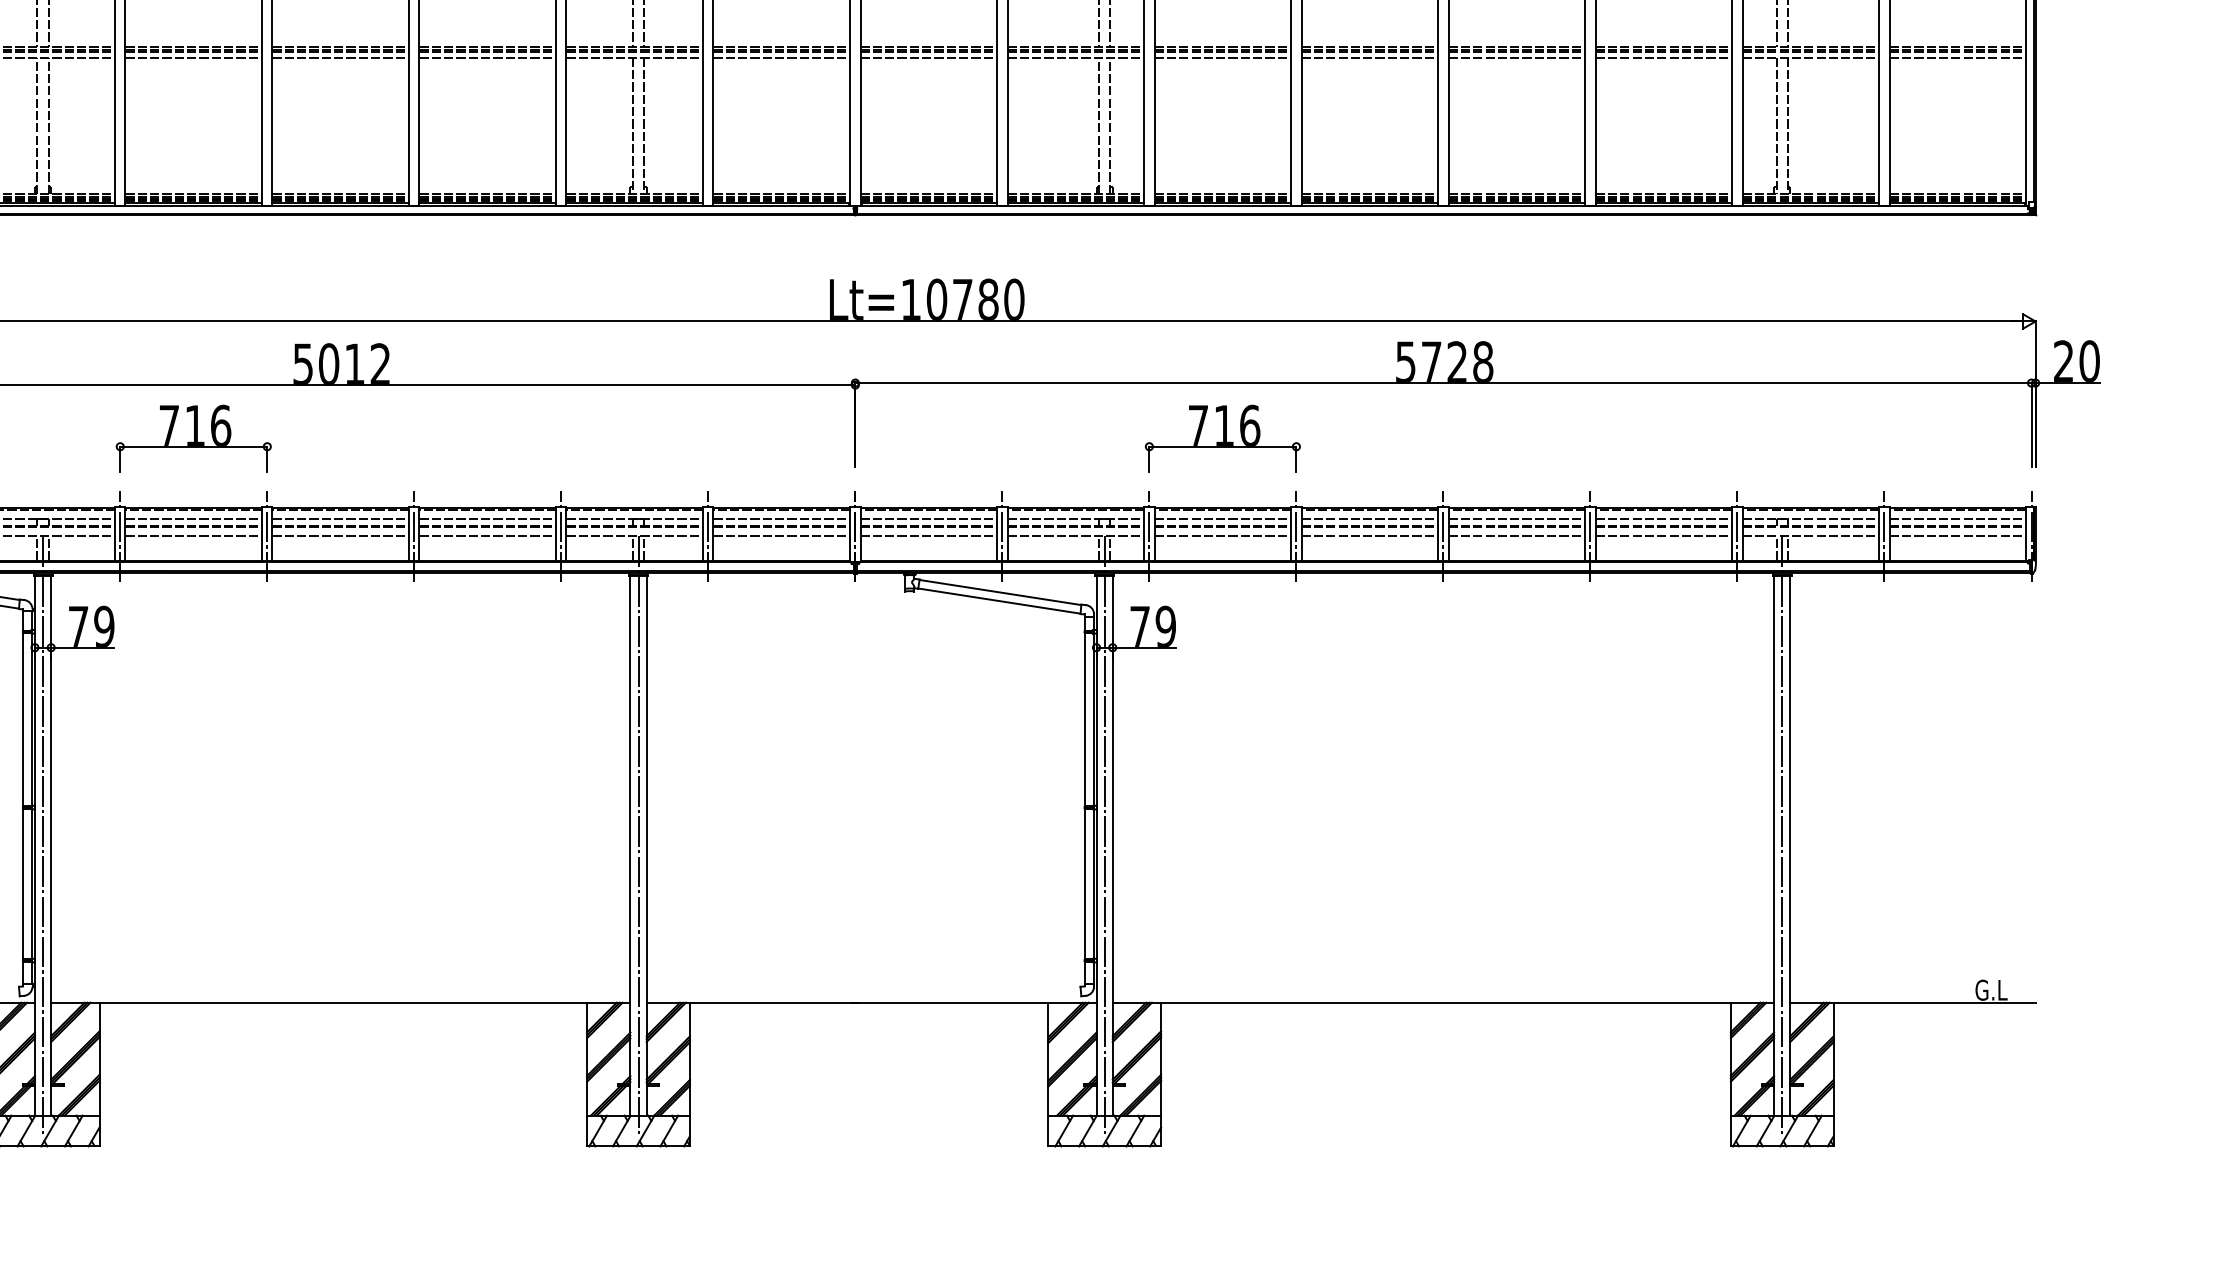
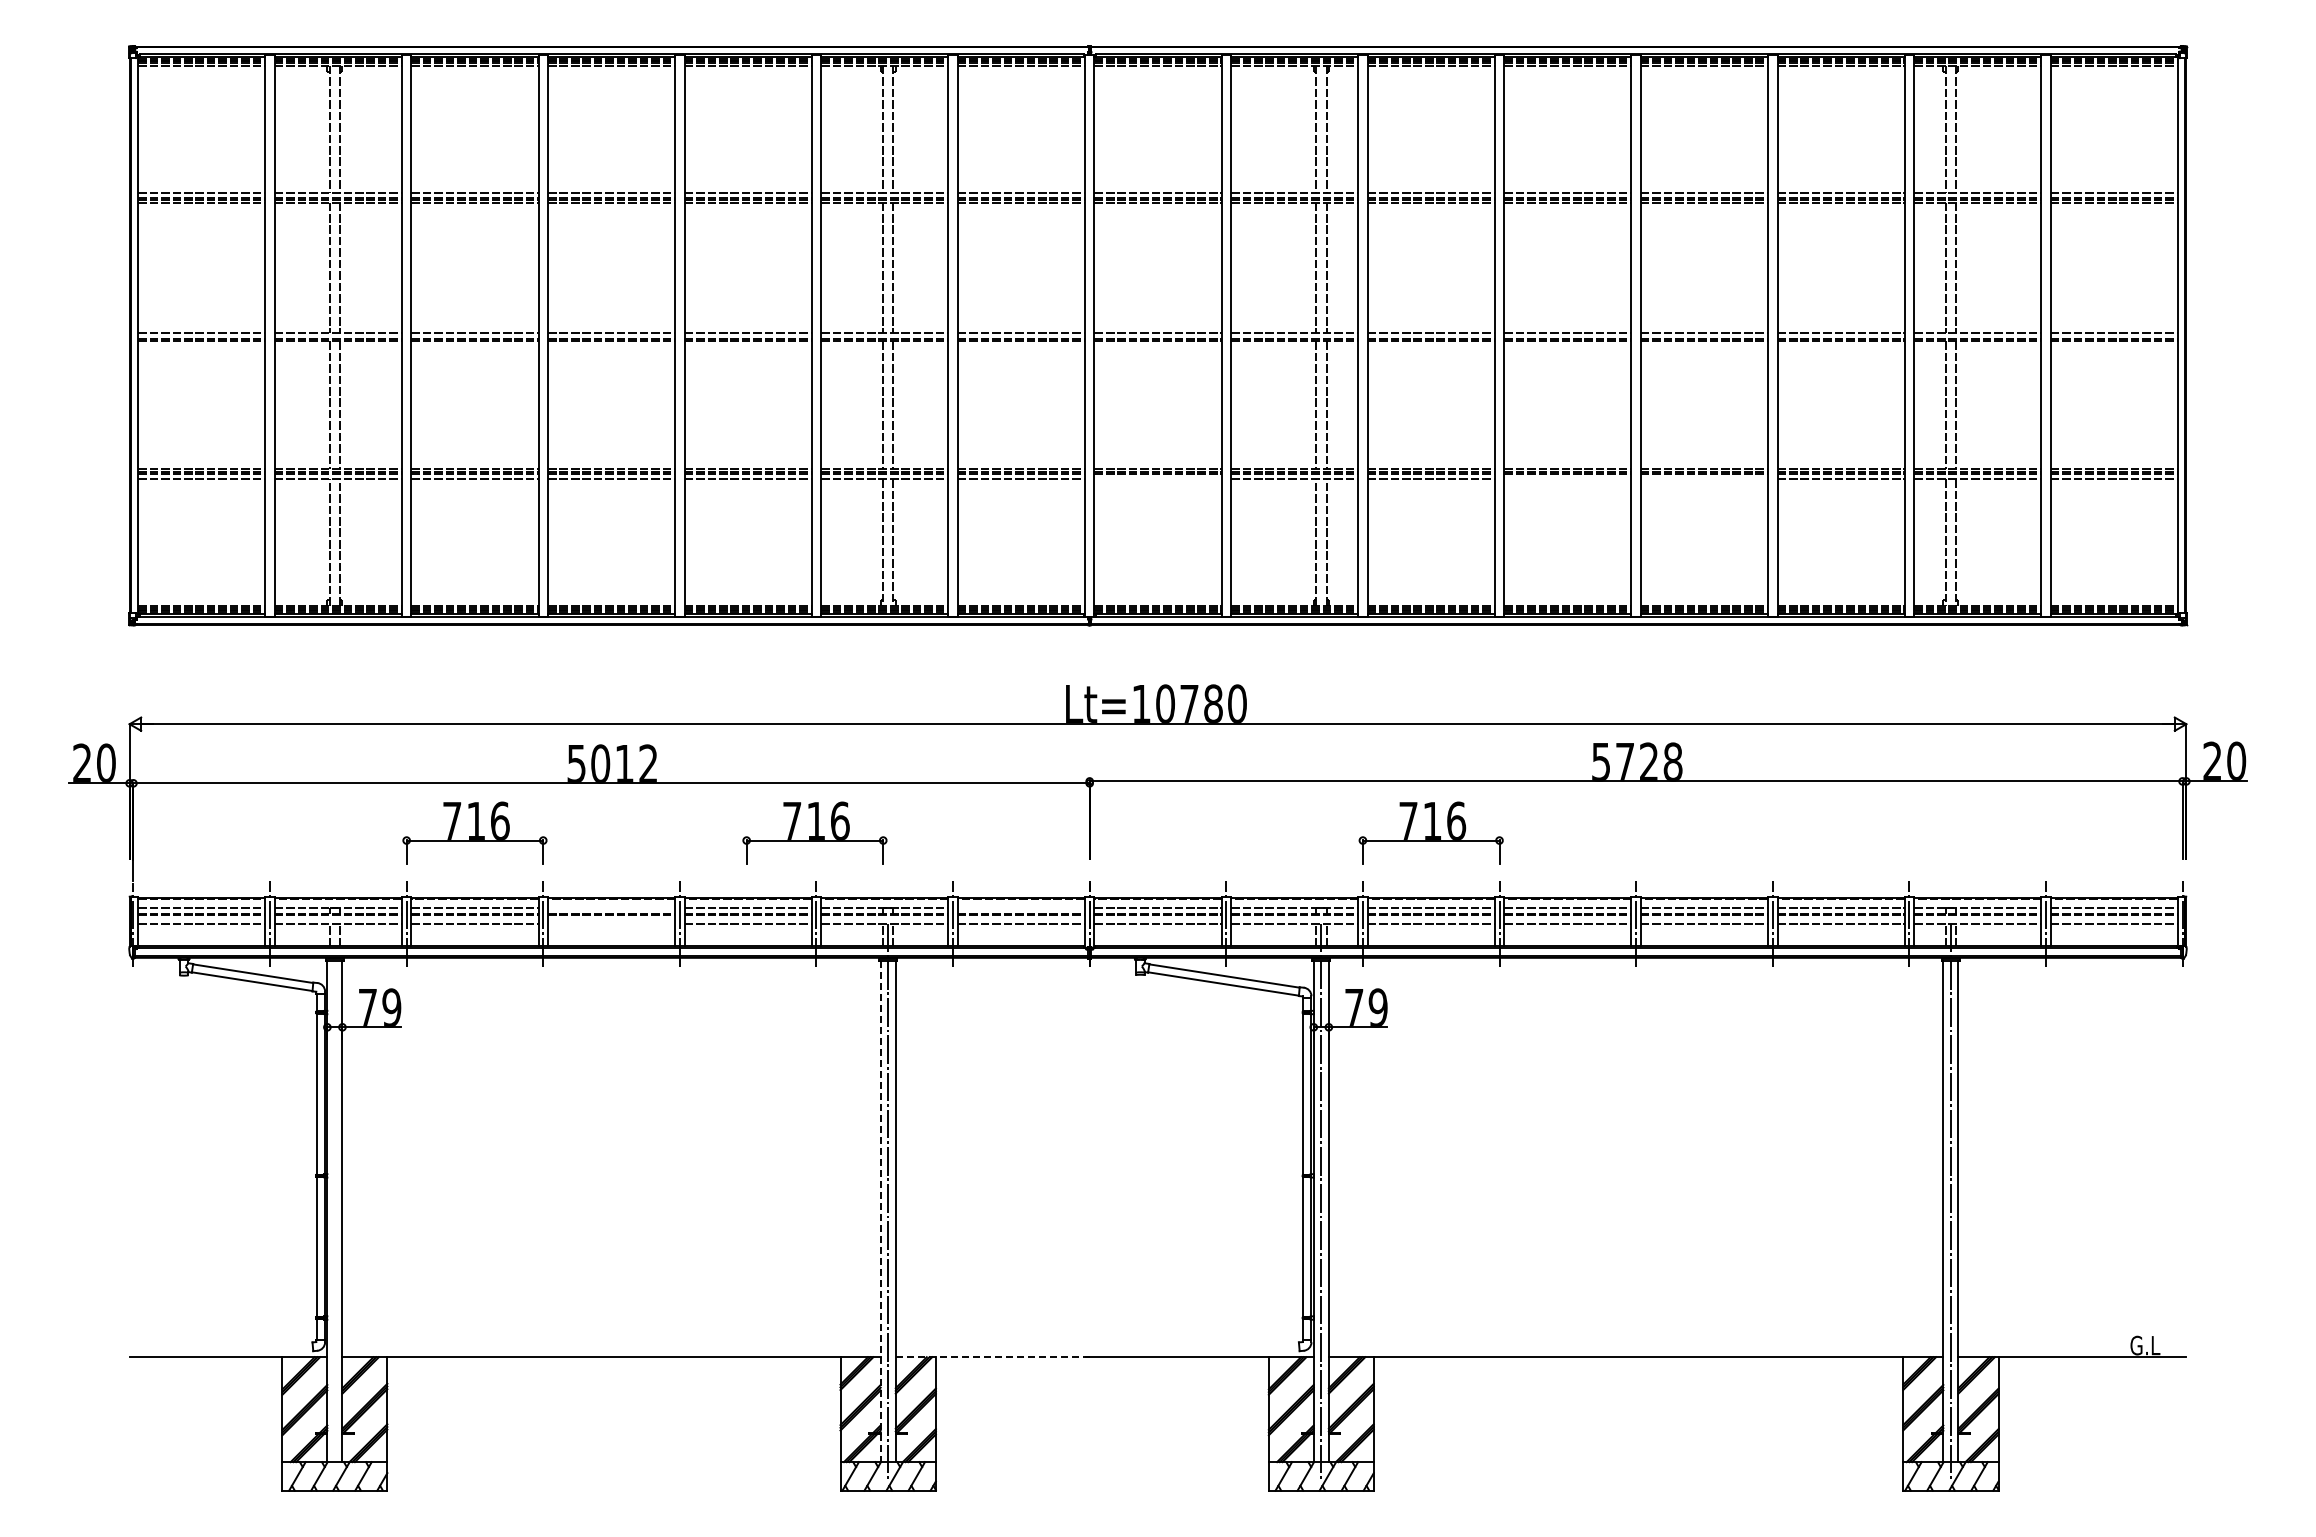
line: (928, 58) -> (1157, 479), removed
line: (1369, 58) -> (1567, 479), removed
line: (1515, 58) -> (1703, 479), removed
part: (559, 438) -> (814, 832), added
line: (340, 518) -> (611, 907), removed
line: (780, 518) -> (1020, 907), removed
line: (340, 535) -> (611, 923), removed
line: (42, 836) -> (334, 1202), removed
line: (630, 845) -> (880, 1211), solid -> dashed
line: (752, 1003) -> (994, 1357), solid -> dashed

